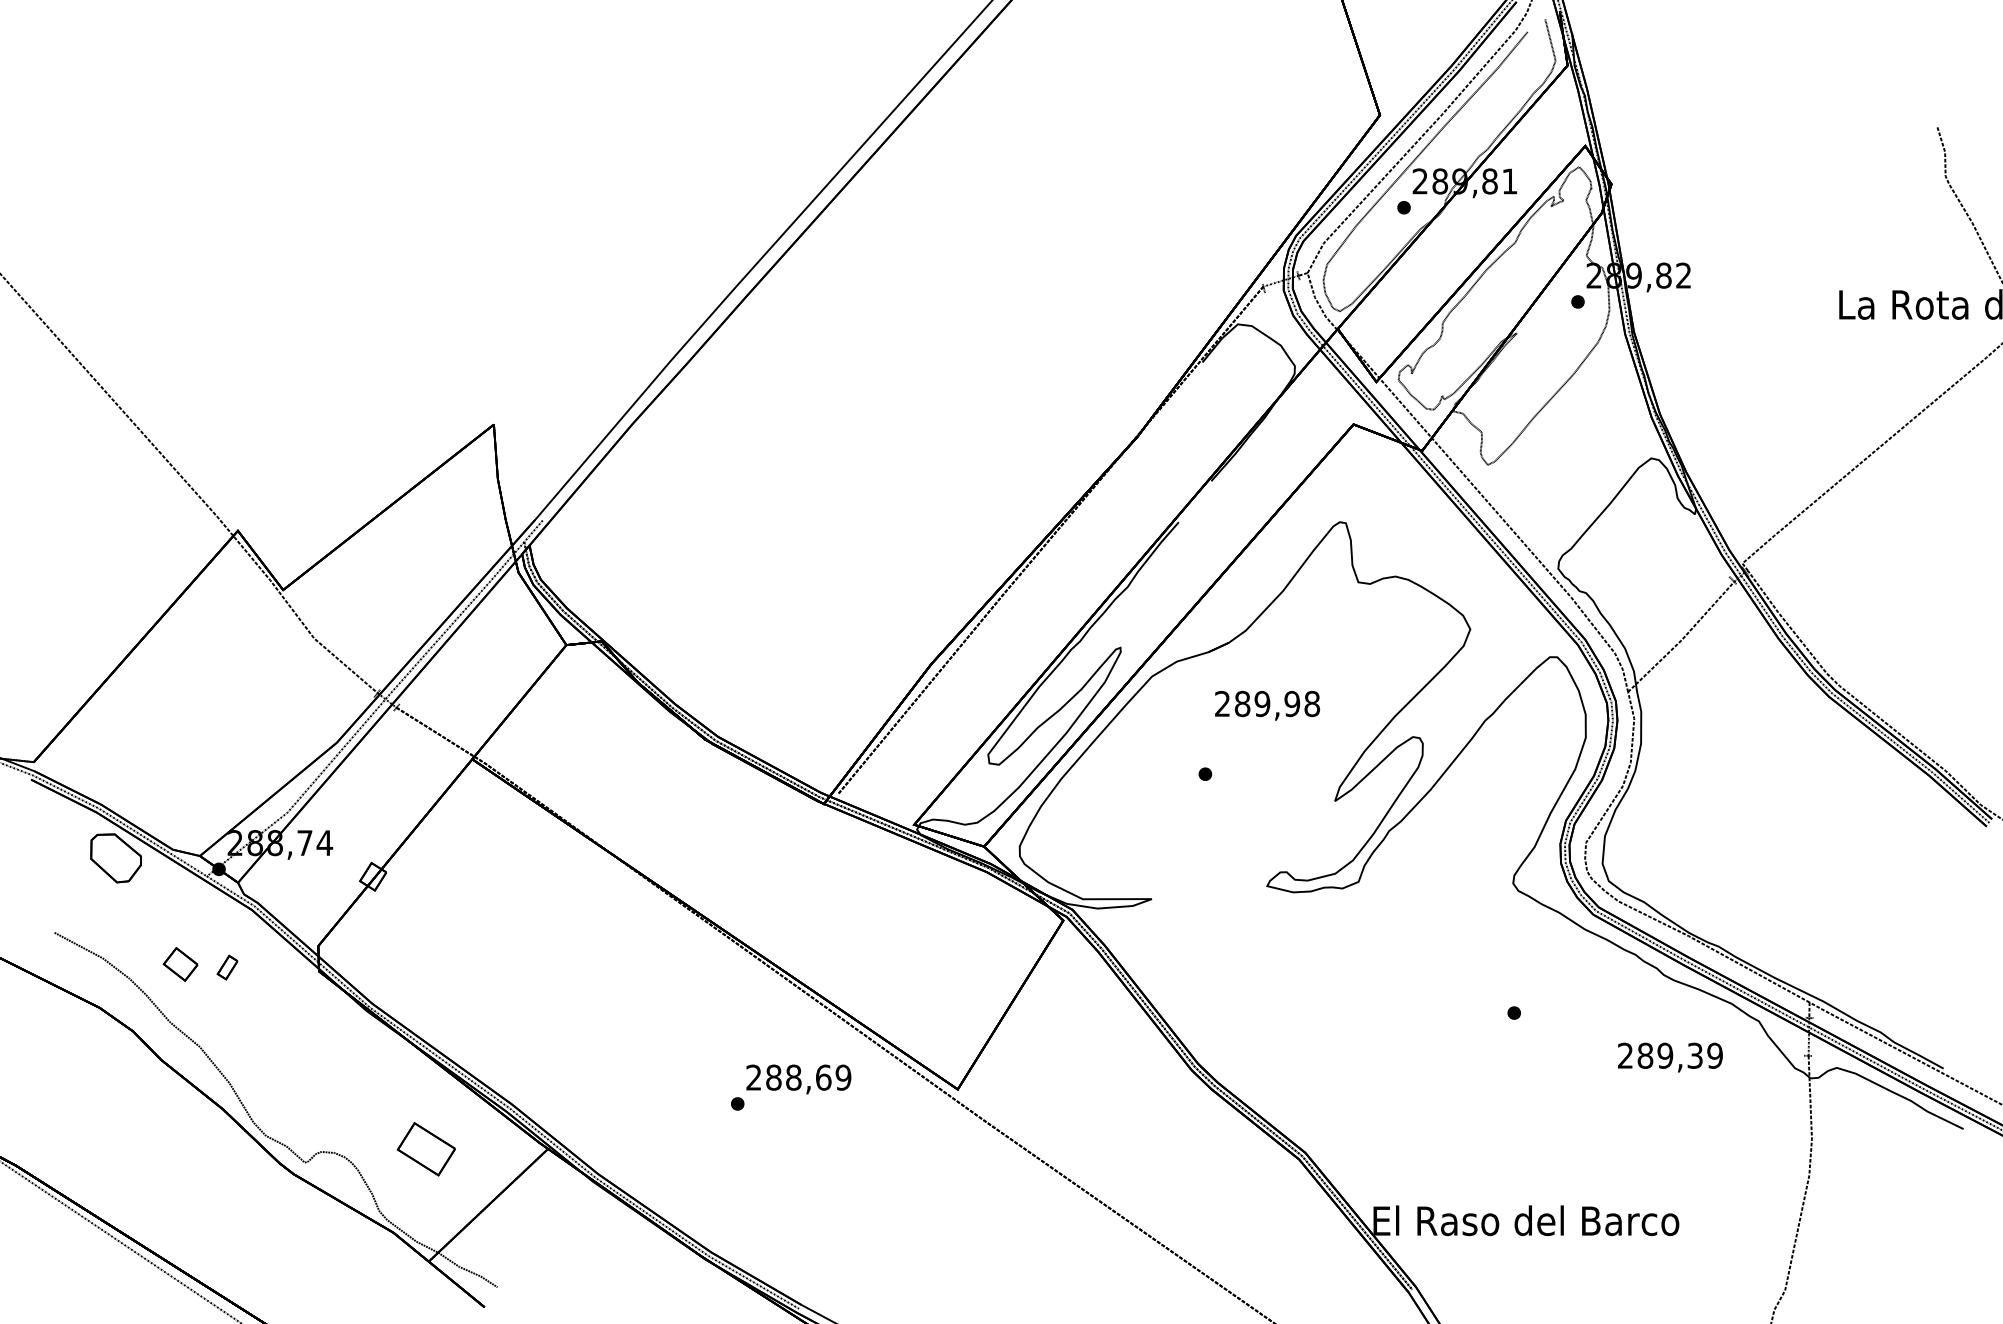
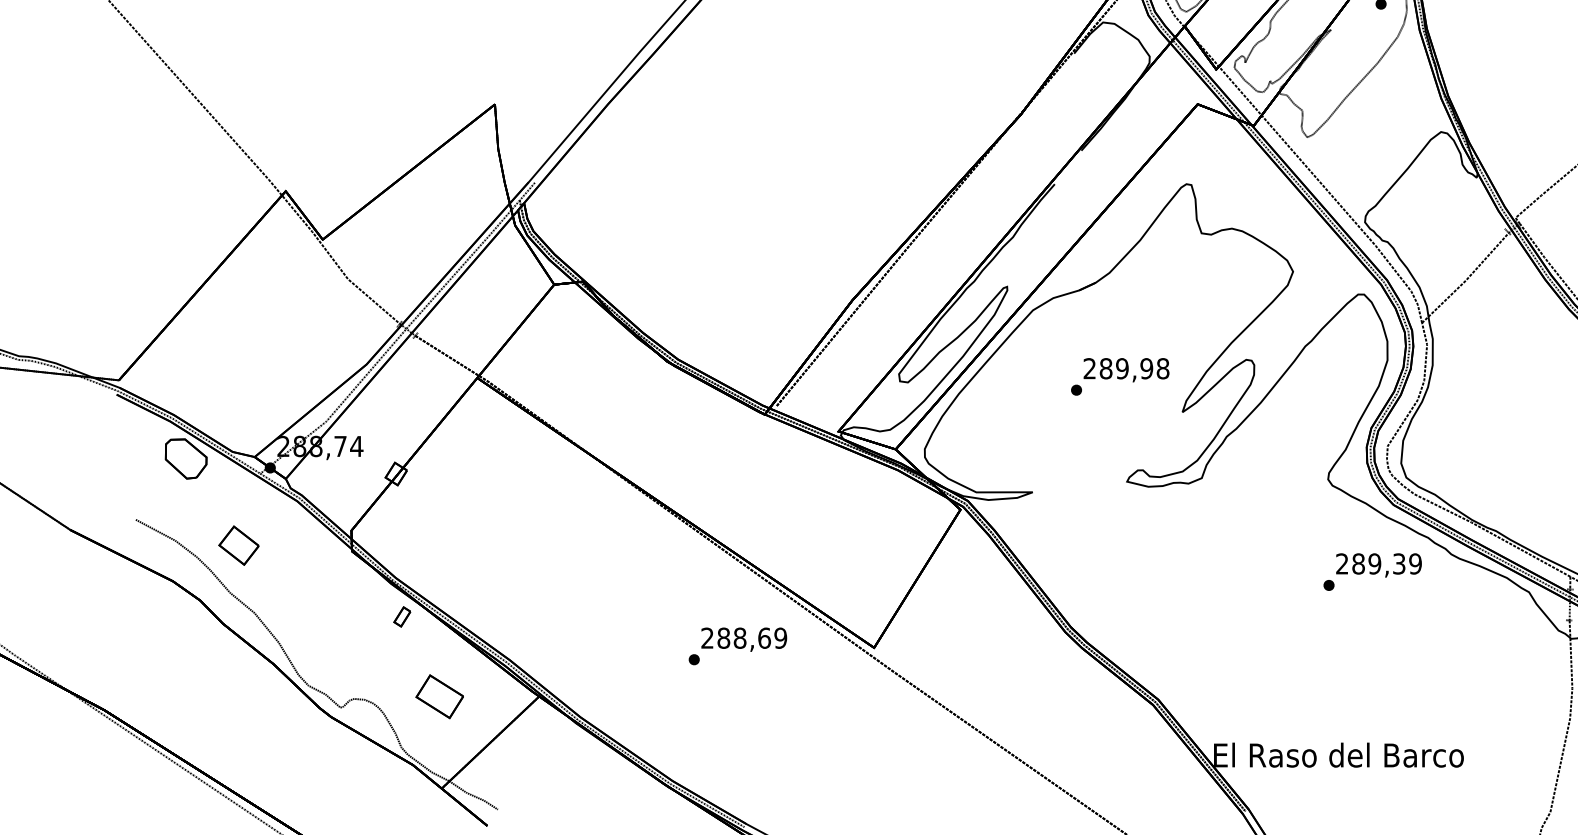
text: (1267, 705) -> (1126, 369), moved
part: (180, 964) -> (238, 545), size x1.43
part: (227, 967) -> (402, 616), moved
text: (1670, 1057) -> (1379, 565), moved

